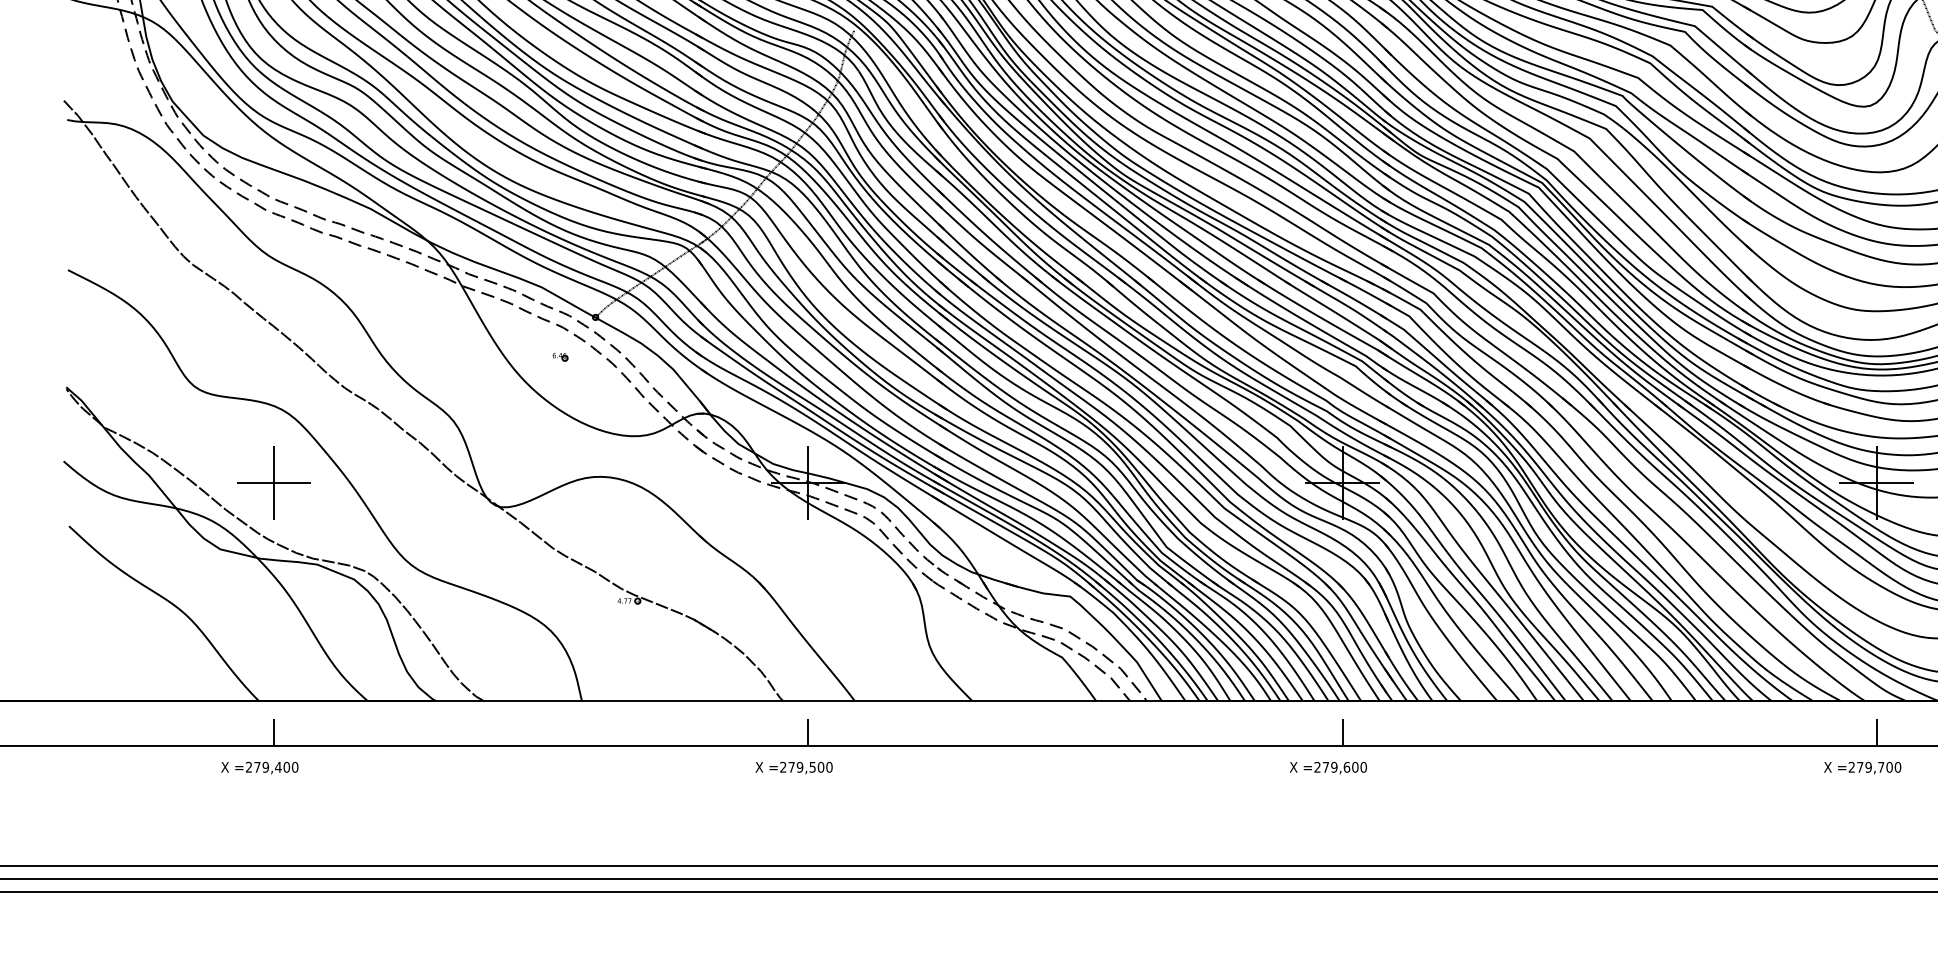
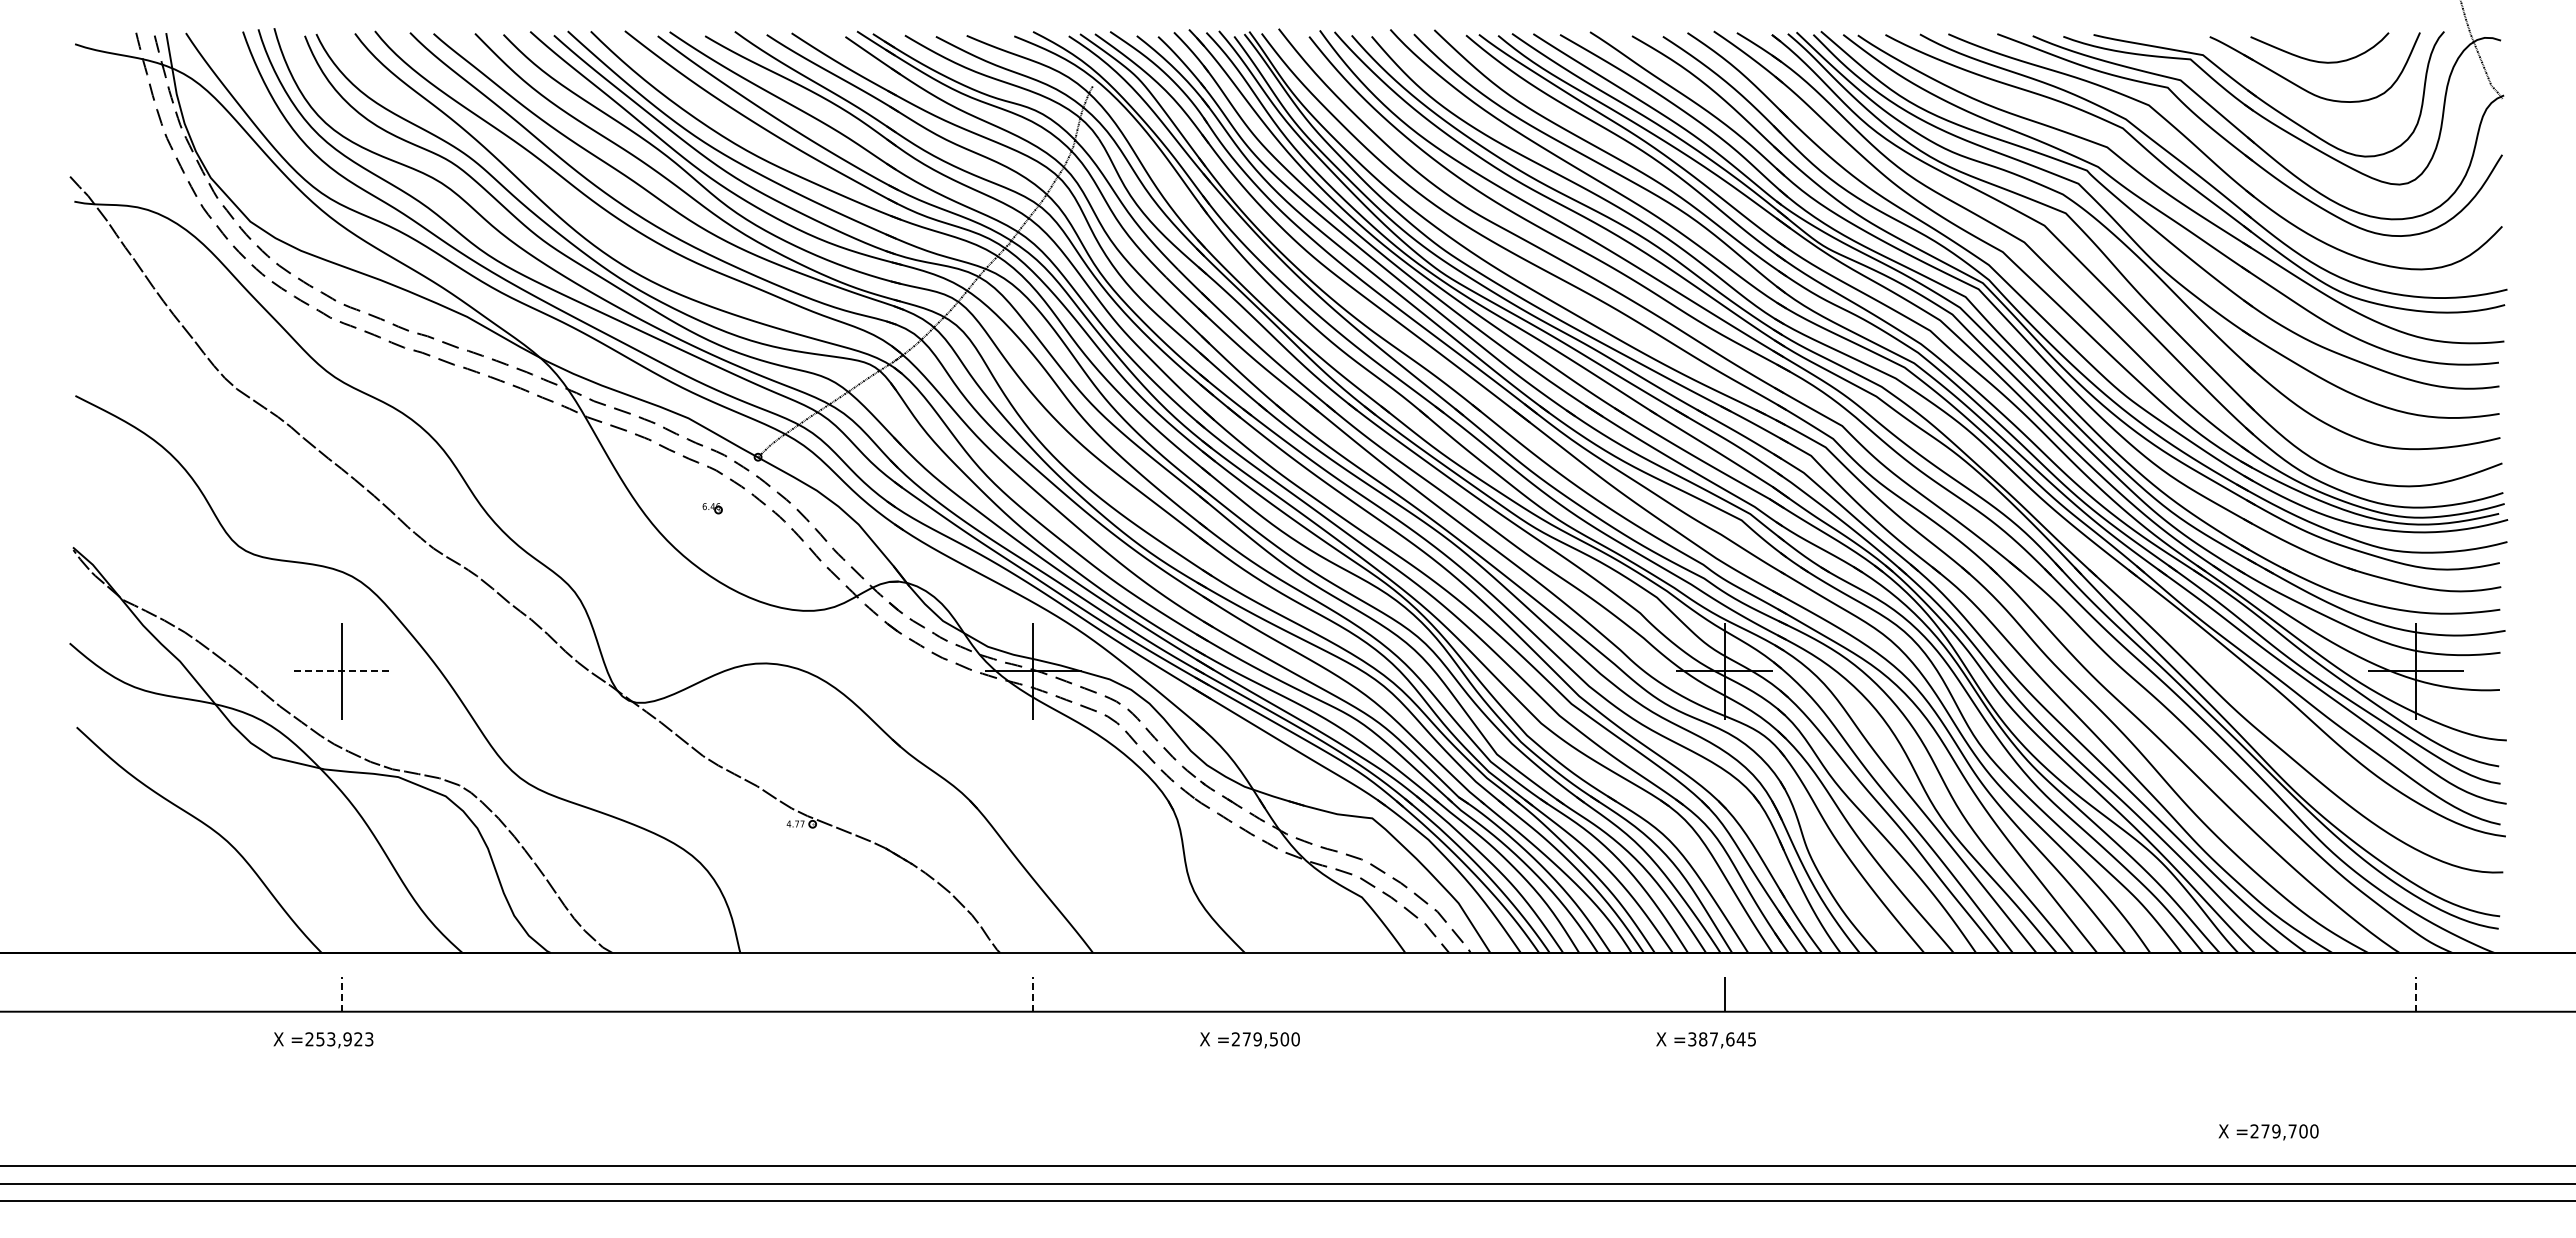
line: (273, 483) -> (341, 671), solid -> dashed
line: (273, 731) -> (341, 993), solid -> dashed
line: (808, 731) -> (1033, 993), solid -> dashed
line: (1877, 731) -> (2416, 993), solid -> dashed
text: (275, 767) -> (344, 1039), =279,400 -> =253,923
text: (1340, 767) -> (1722, 1039), =279,600 -> =387,645
text: (793, 768) -> (1249, 1040), moved
text: (1862, 768) -> (2268, 1132), moved

